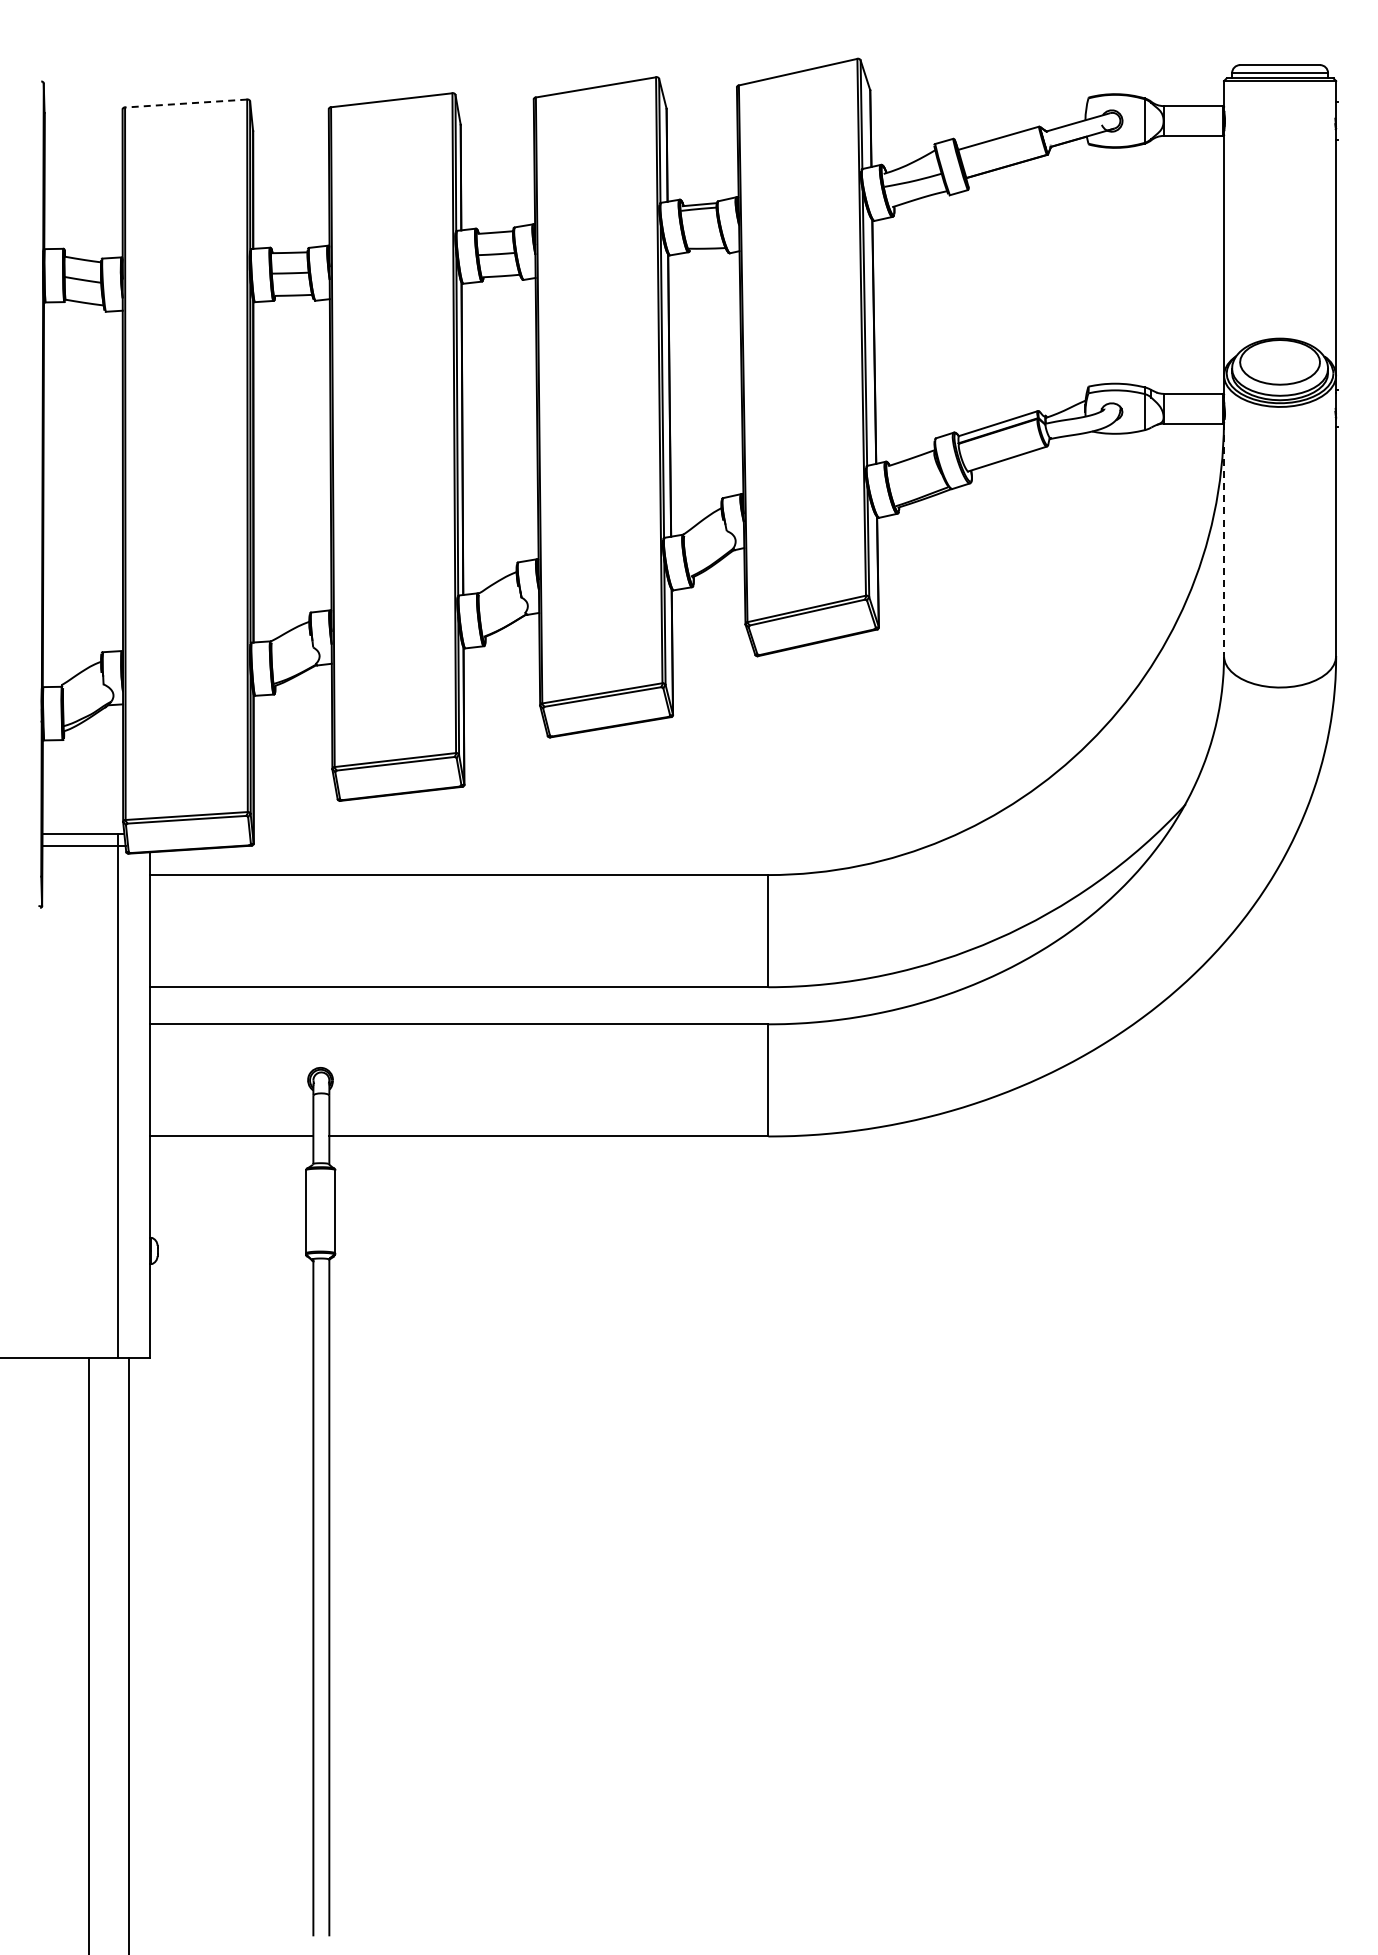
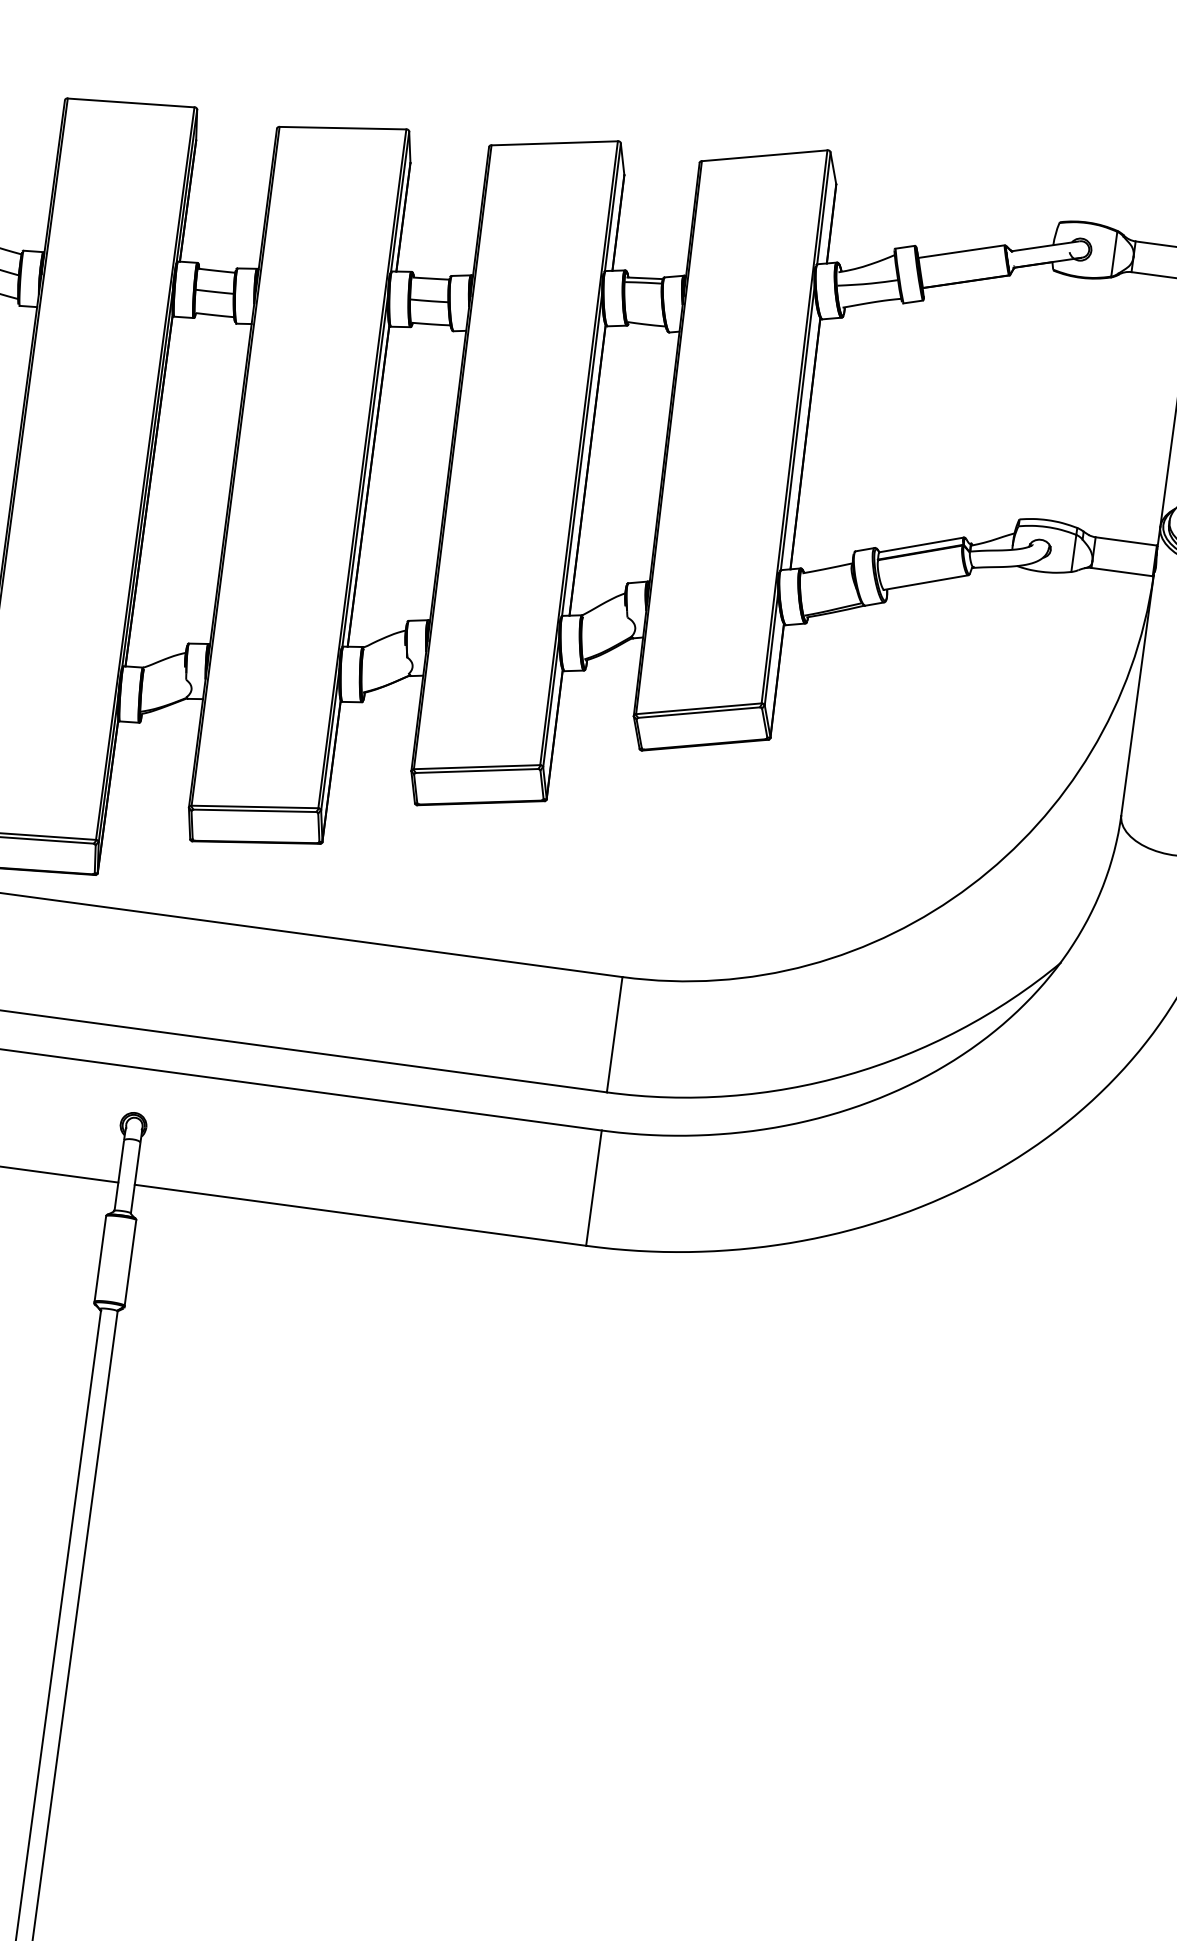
line: (185, 103) -> (130, 102), dashed -> solid
line: (1224, 539) -> (1138, 695), dashed -> solid

